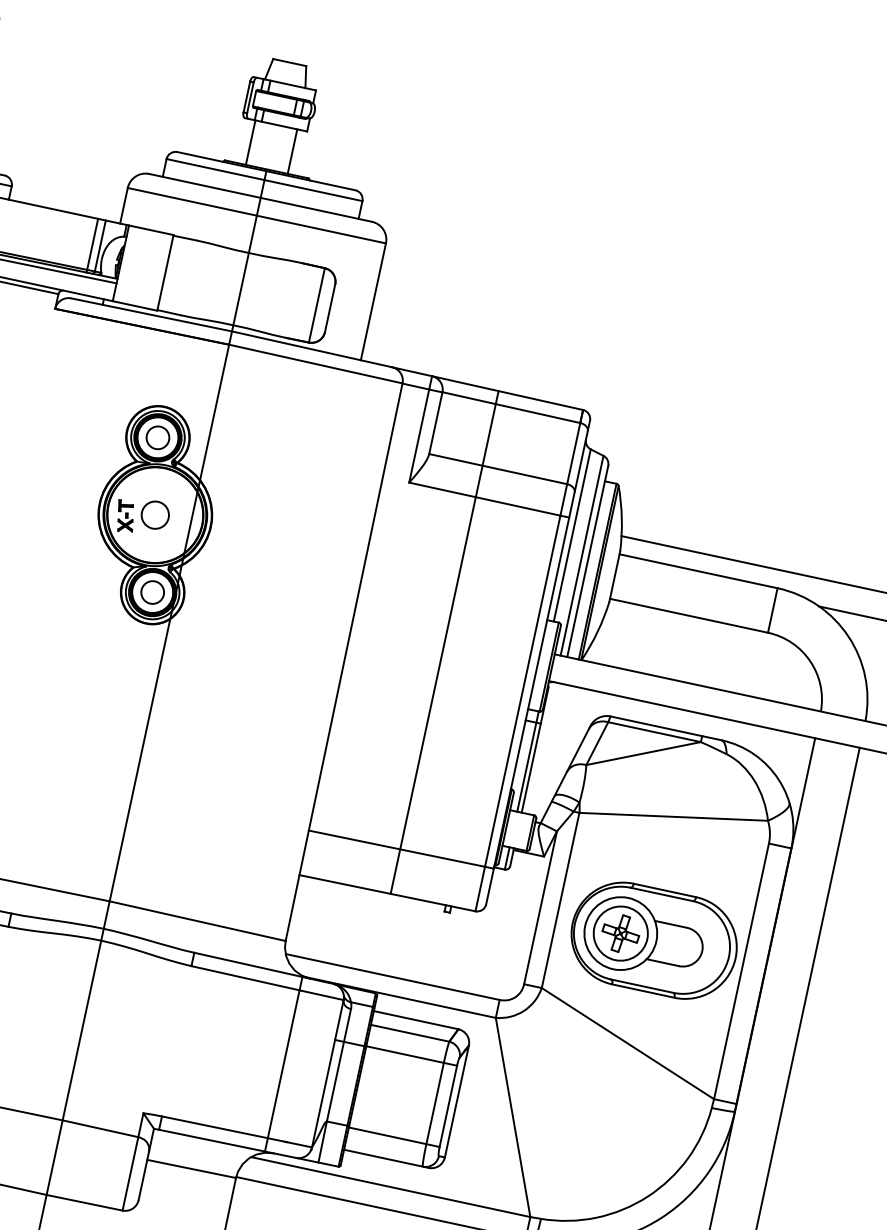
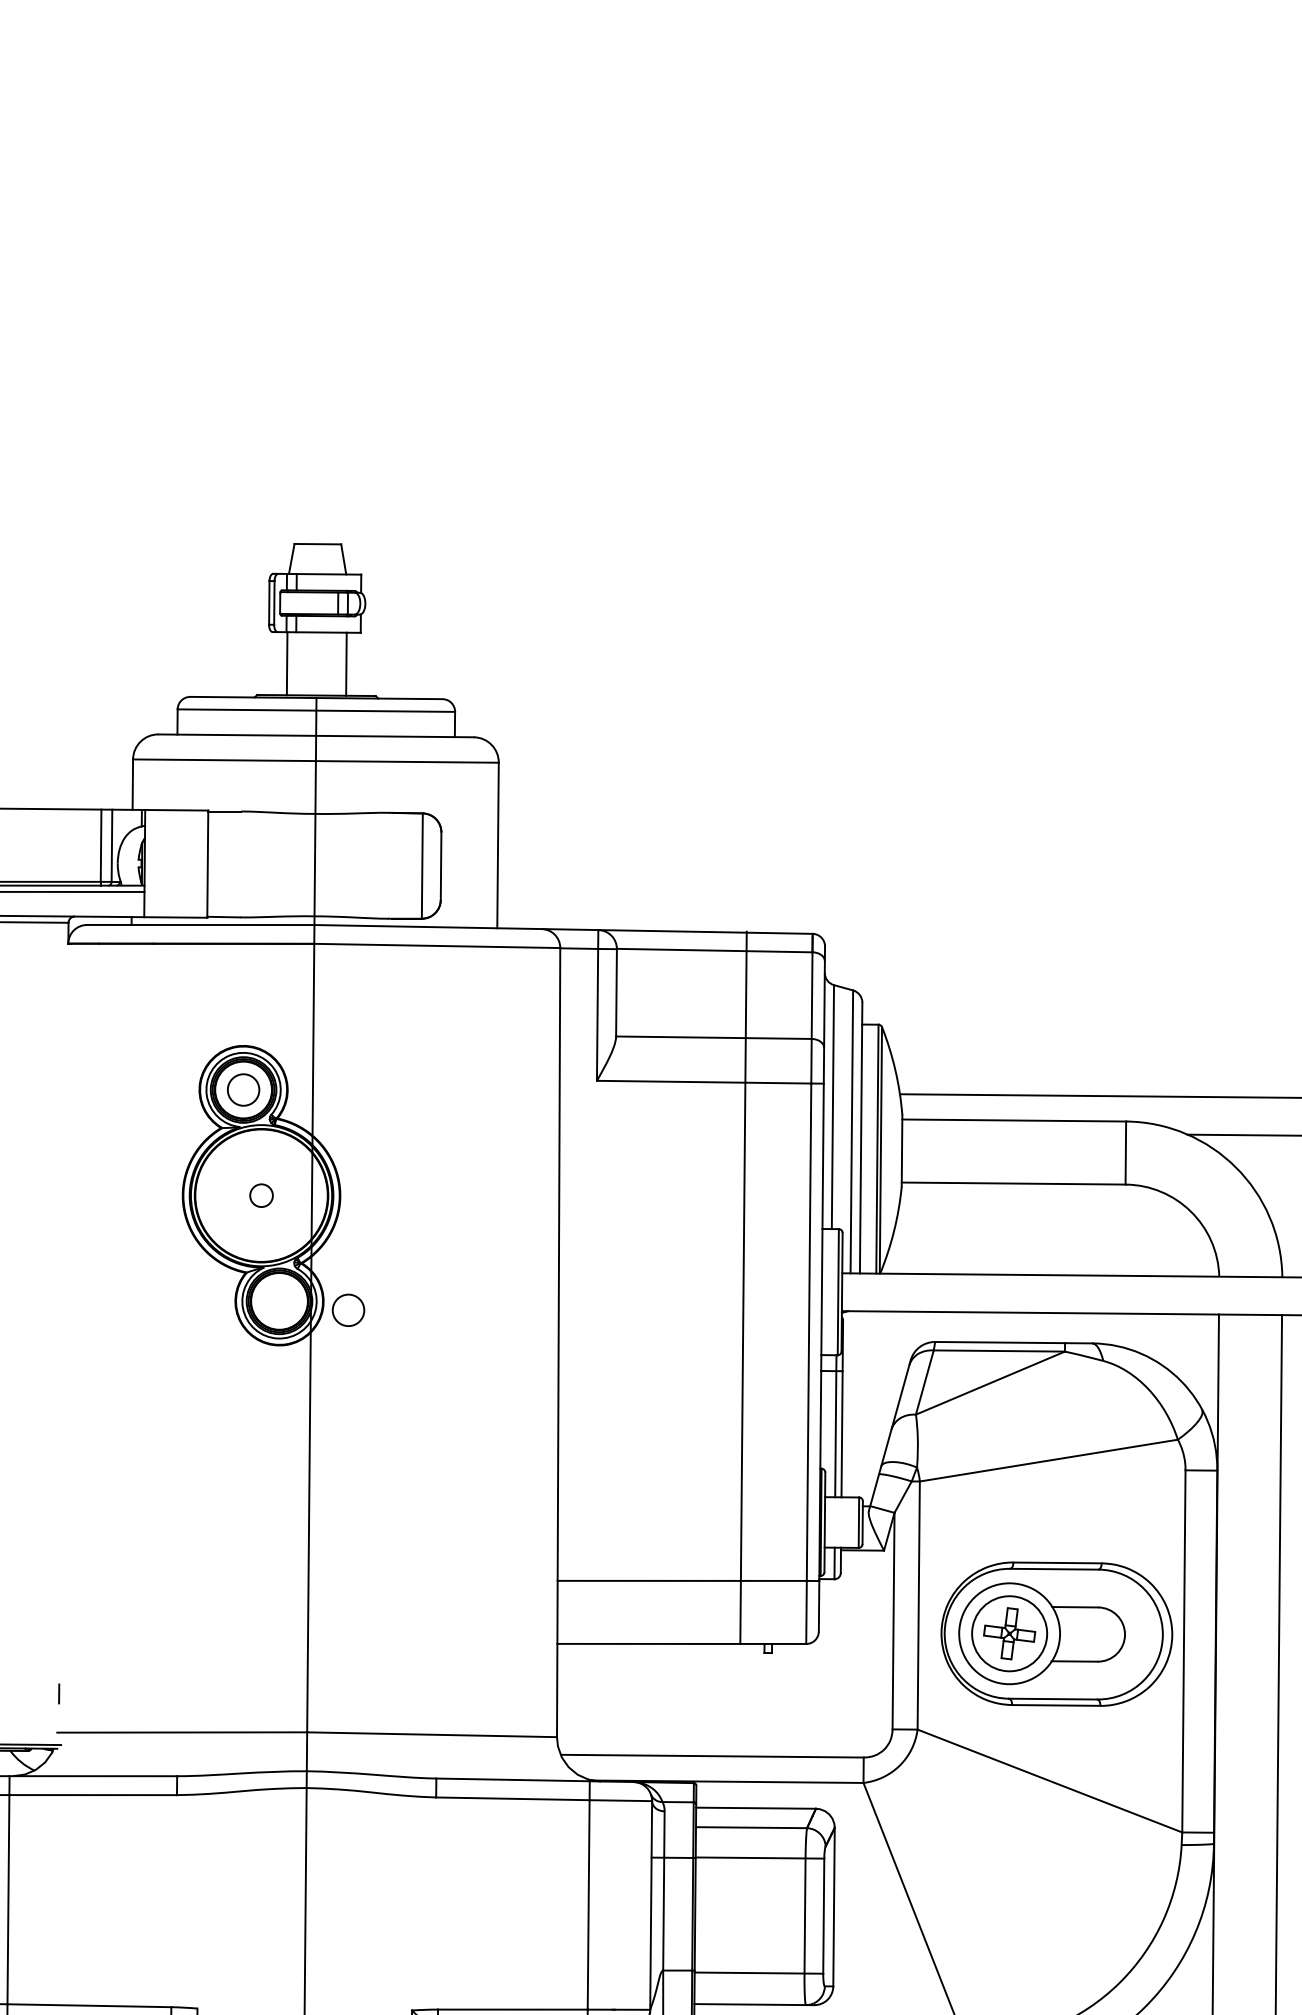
circle: (155, 515) -> (261, 1195), size x0.6
part: (125, 517) -> (221, 1206), removed
circle: (152, 591) -> (348, 1309), moved
line: (444, 642) -> (743, 1287), moved

